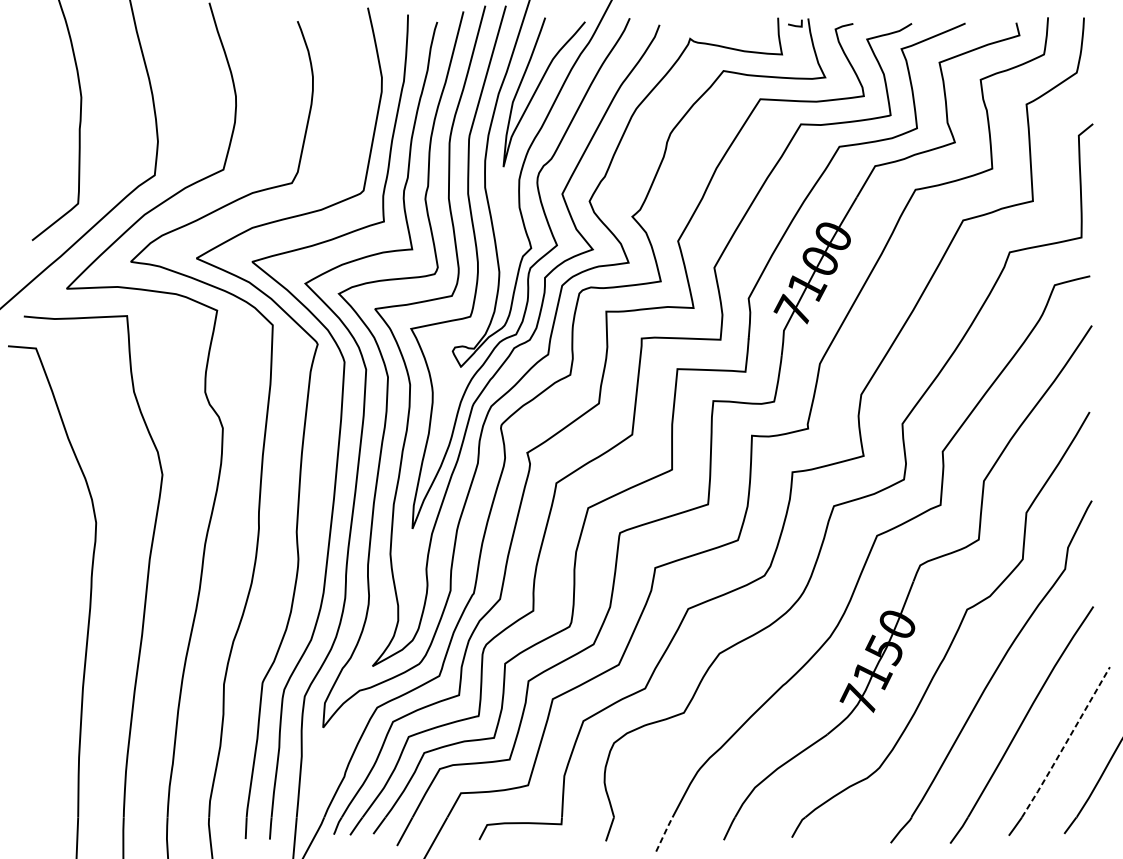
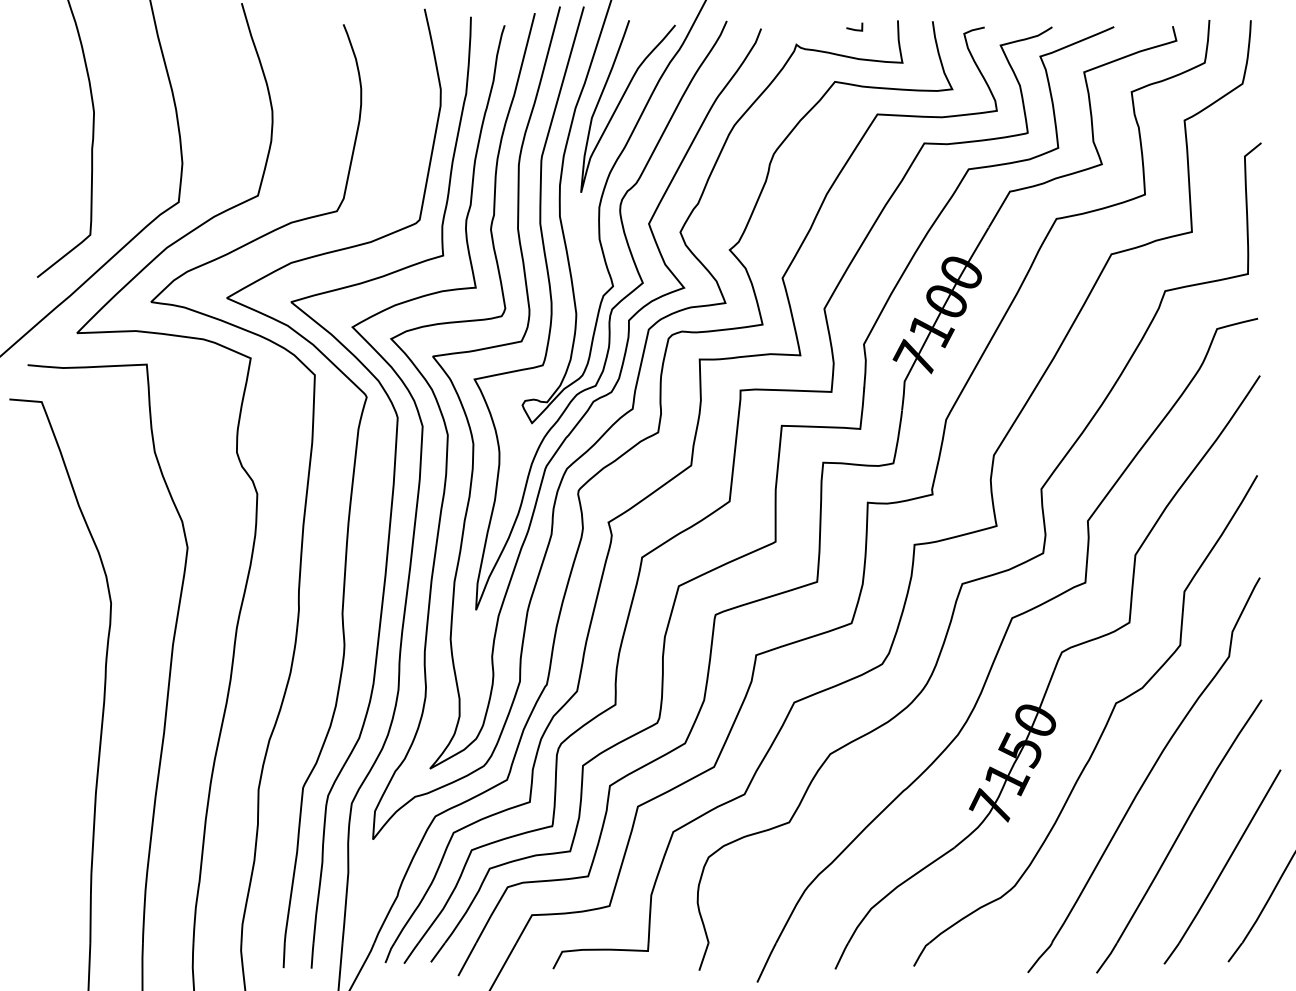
line: (794, 24) -> (853, 28), moved
line: (1066, 743) -> (1230, 857), dashed -> solid
line: (664, 834) -> (766, 962), dashed -> solid

